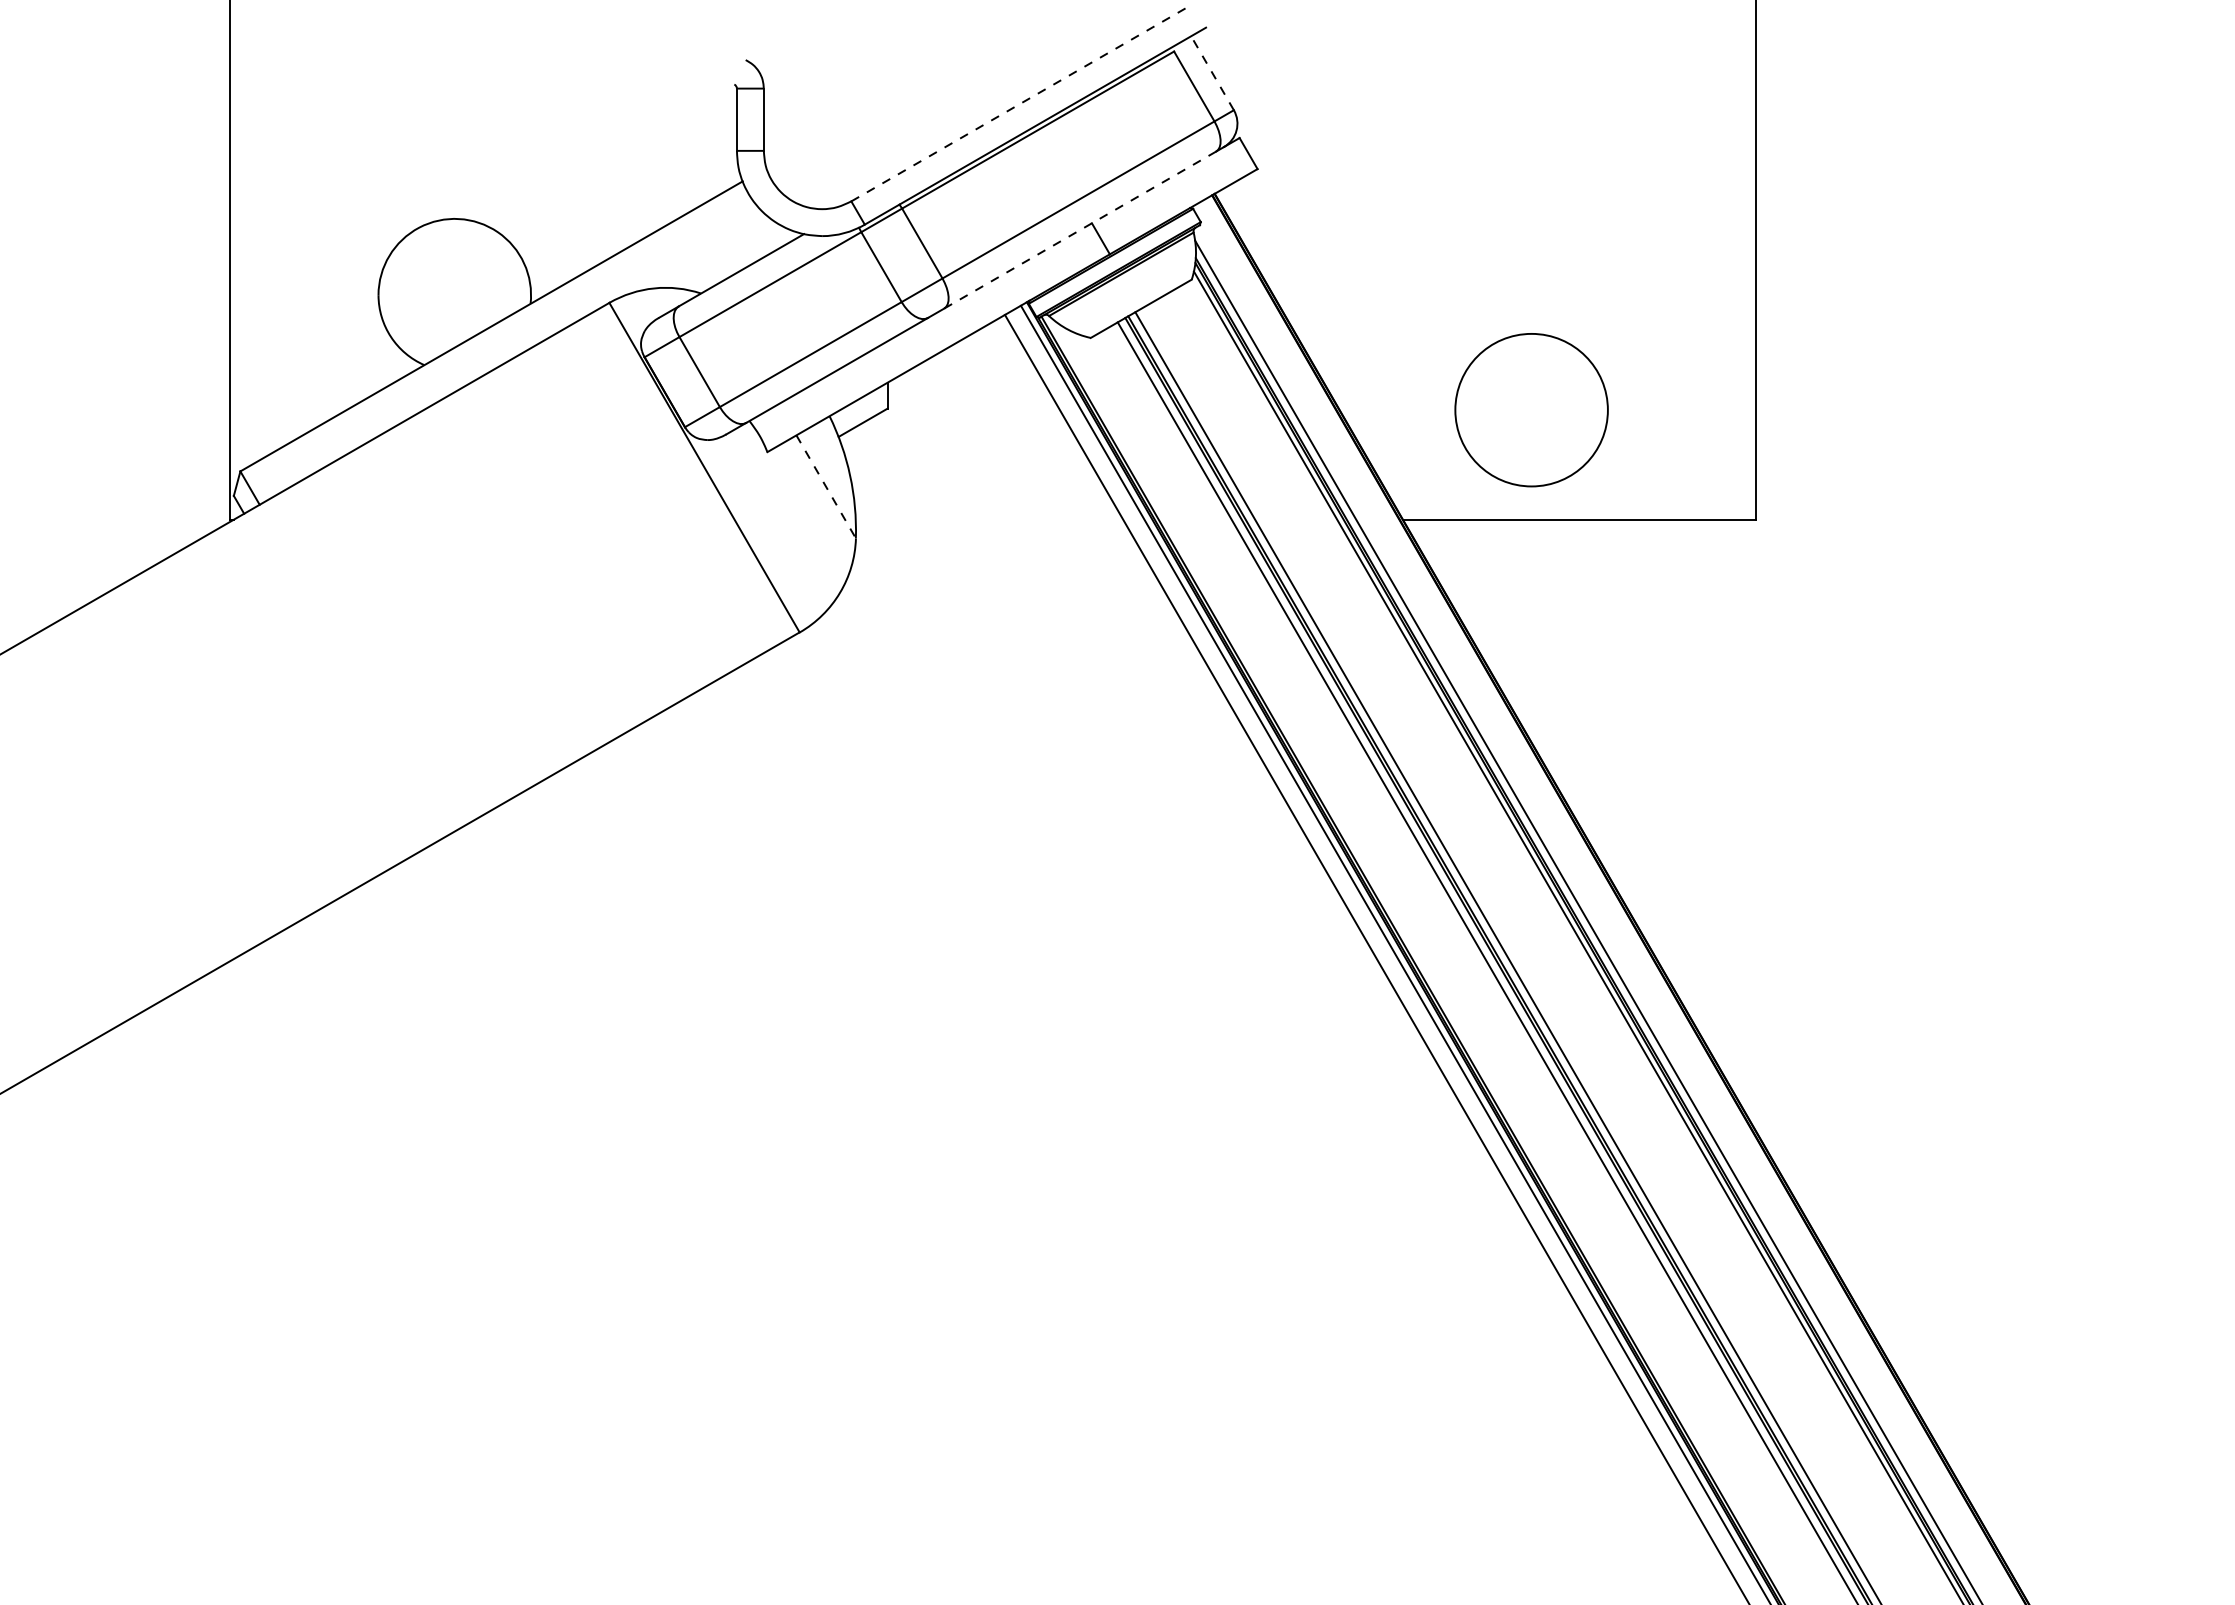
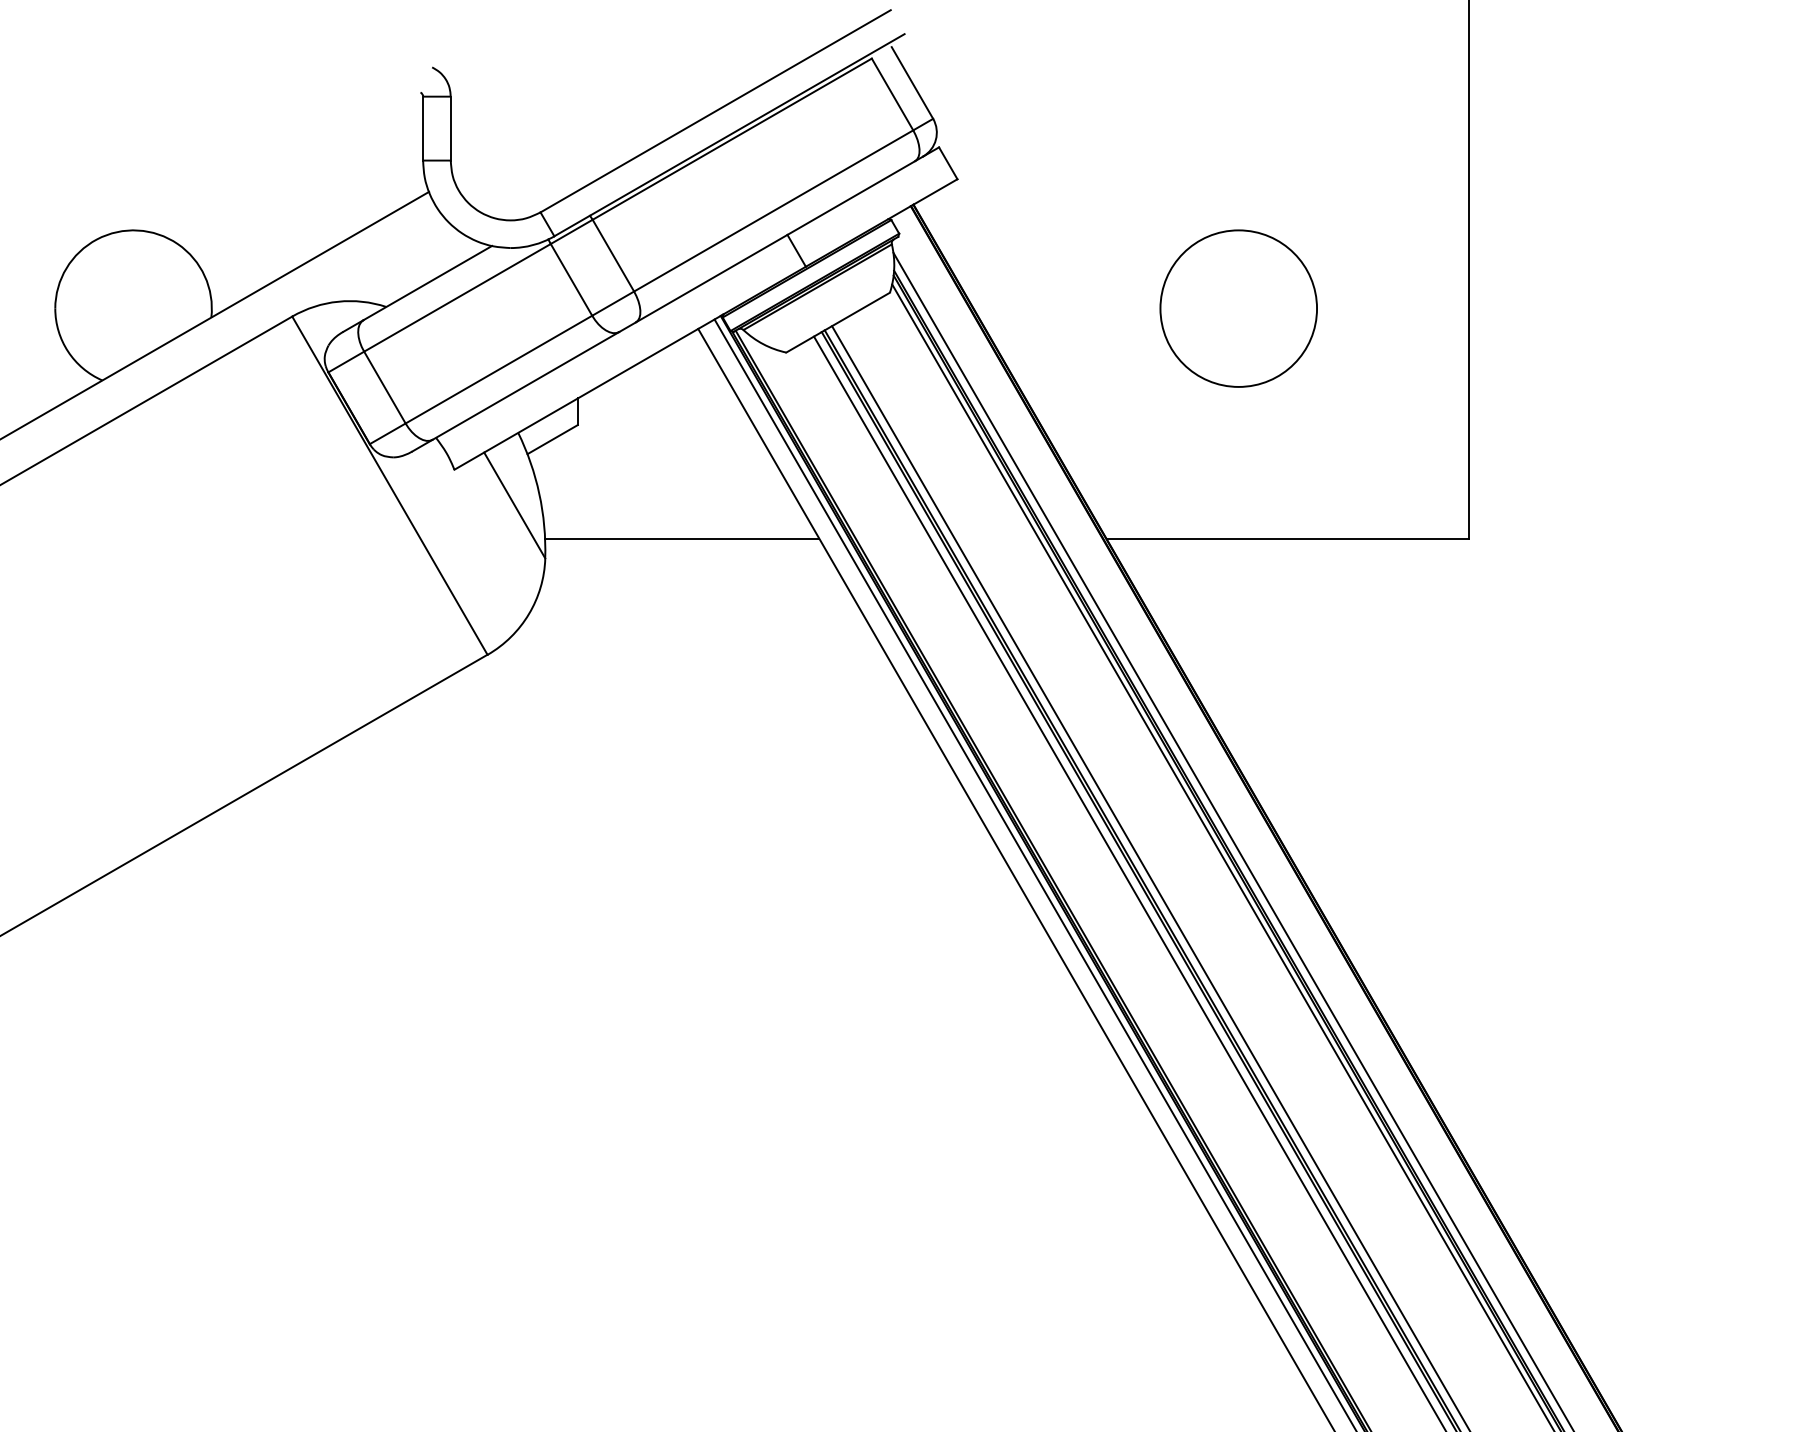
line: (1213, 74) -> (912, 82), dashed -> solid
line: (1022, 102) -> (716, 110), dashed -> solid
line: (1079, 230) -> (774, 242), dashed -> solid
circle: (1531, 410) -> (1238, 309), moved
line: (826, 486) -> (515, 505), dashed -> solid
line: (989, 519) -> (682, 538), added

